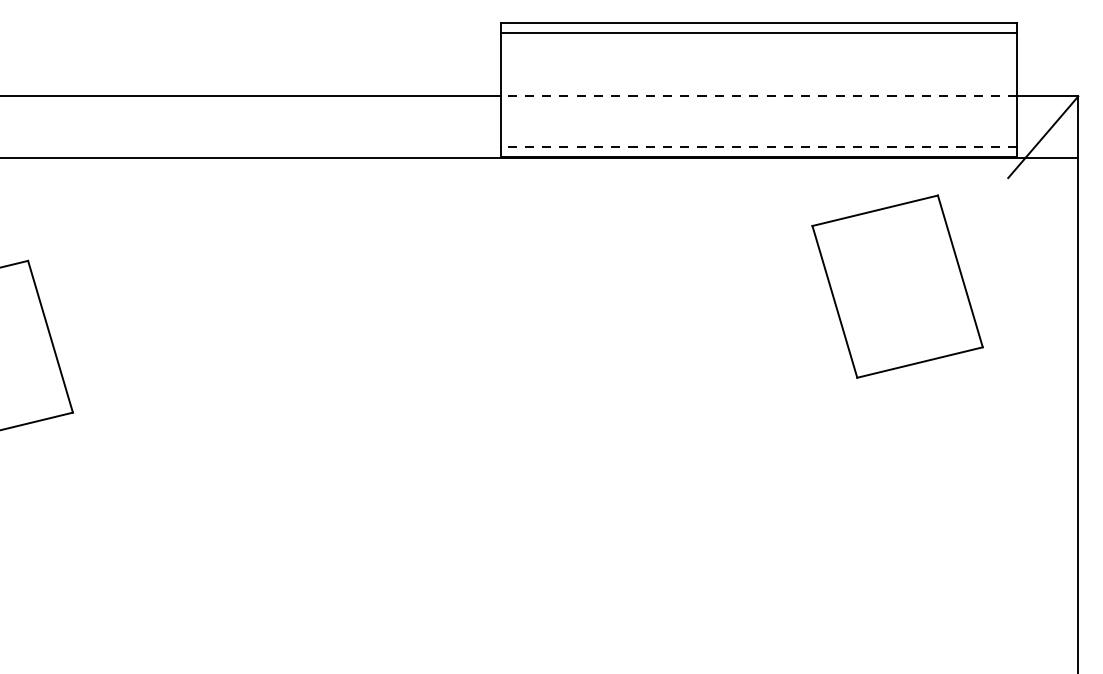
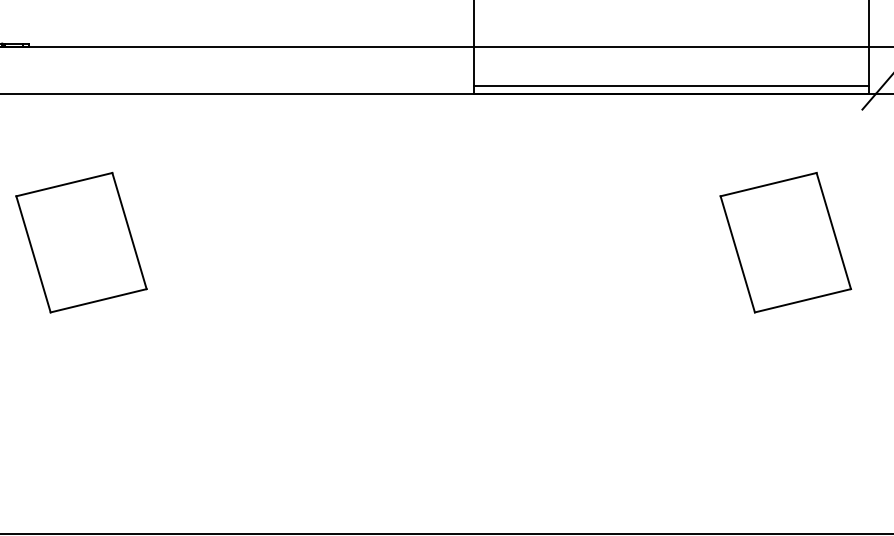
line: (758, 96) -> (671, 47), dashed -> solid
line: (758, 146) -> (671, 85), dashed -> solid
part: (897, 286) -> (785, 242), moved

